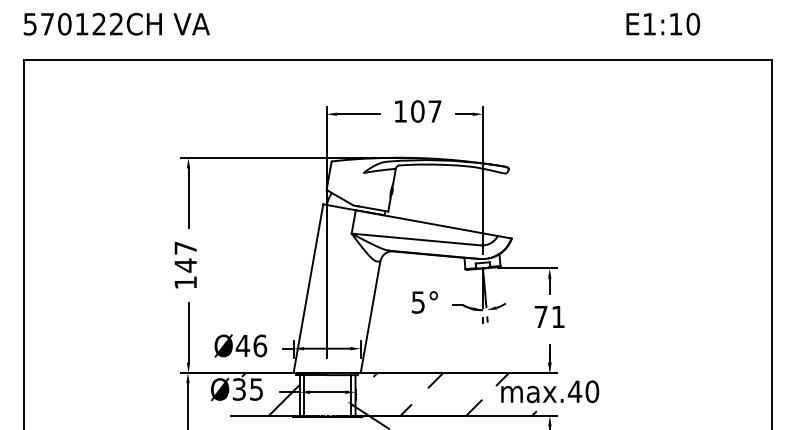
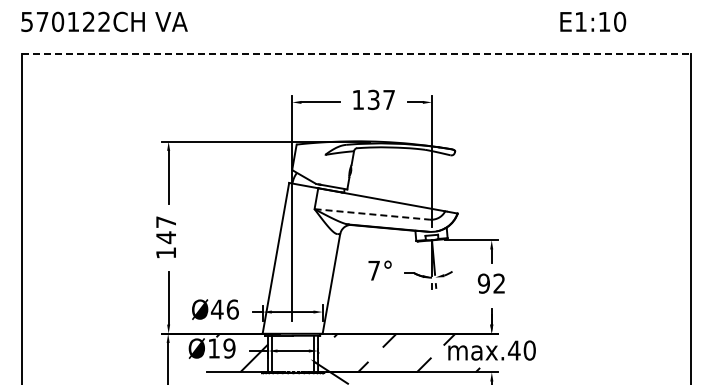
line: (398, 59) -> (356, 53), solid -> dashed
text: (417, 111) -> (373, 99), 107 -> 137
line: (416, 239) -> (372, 214), solid -> dashed
text: (417, 302) -> (373, 270), 5° -> 7°
text: (548, 316) -> (490, 283), 71 -> 92
text: (247, 389) -> (221, 348), Ø35 -> Ø19

